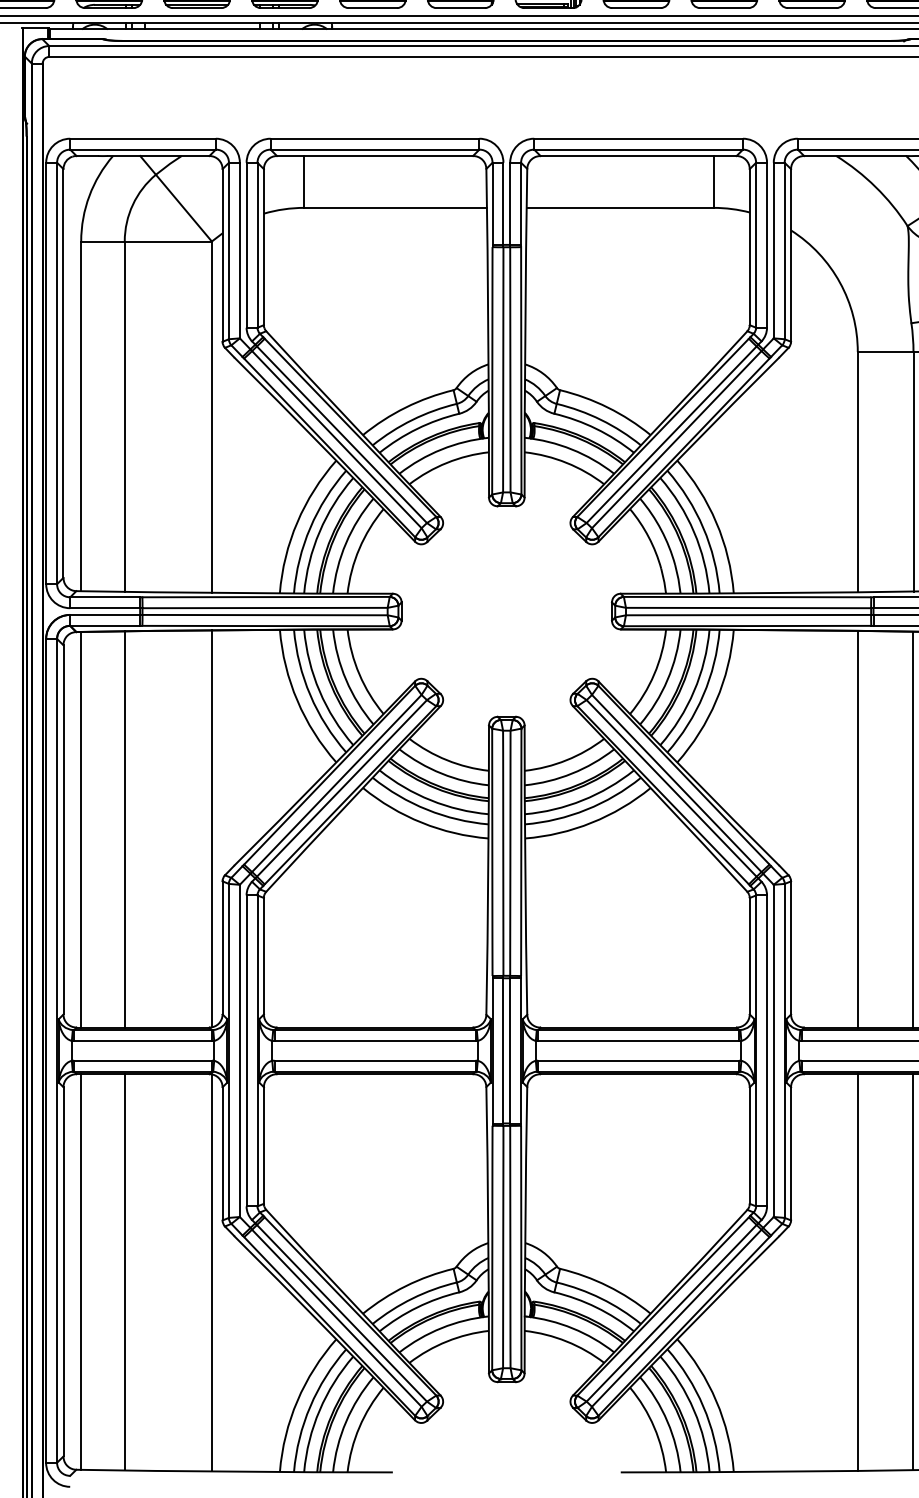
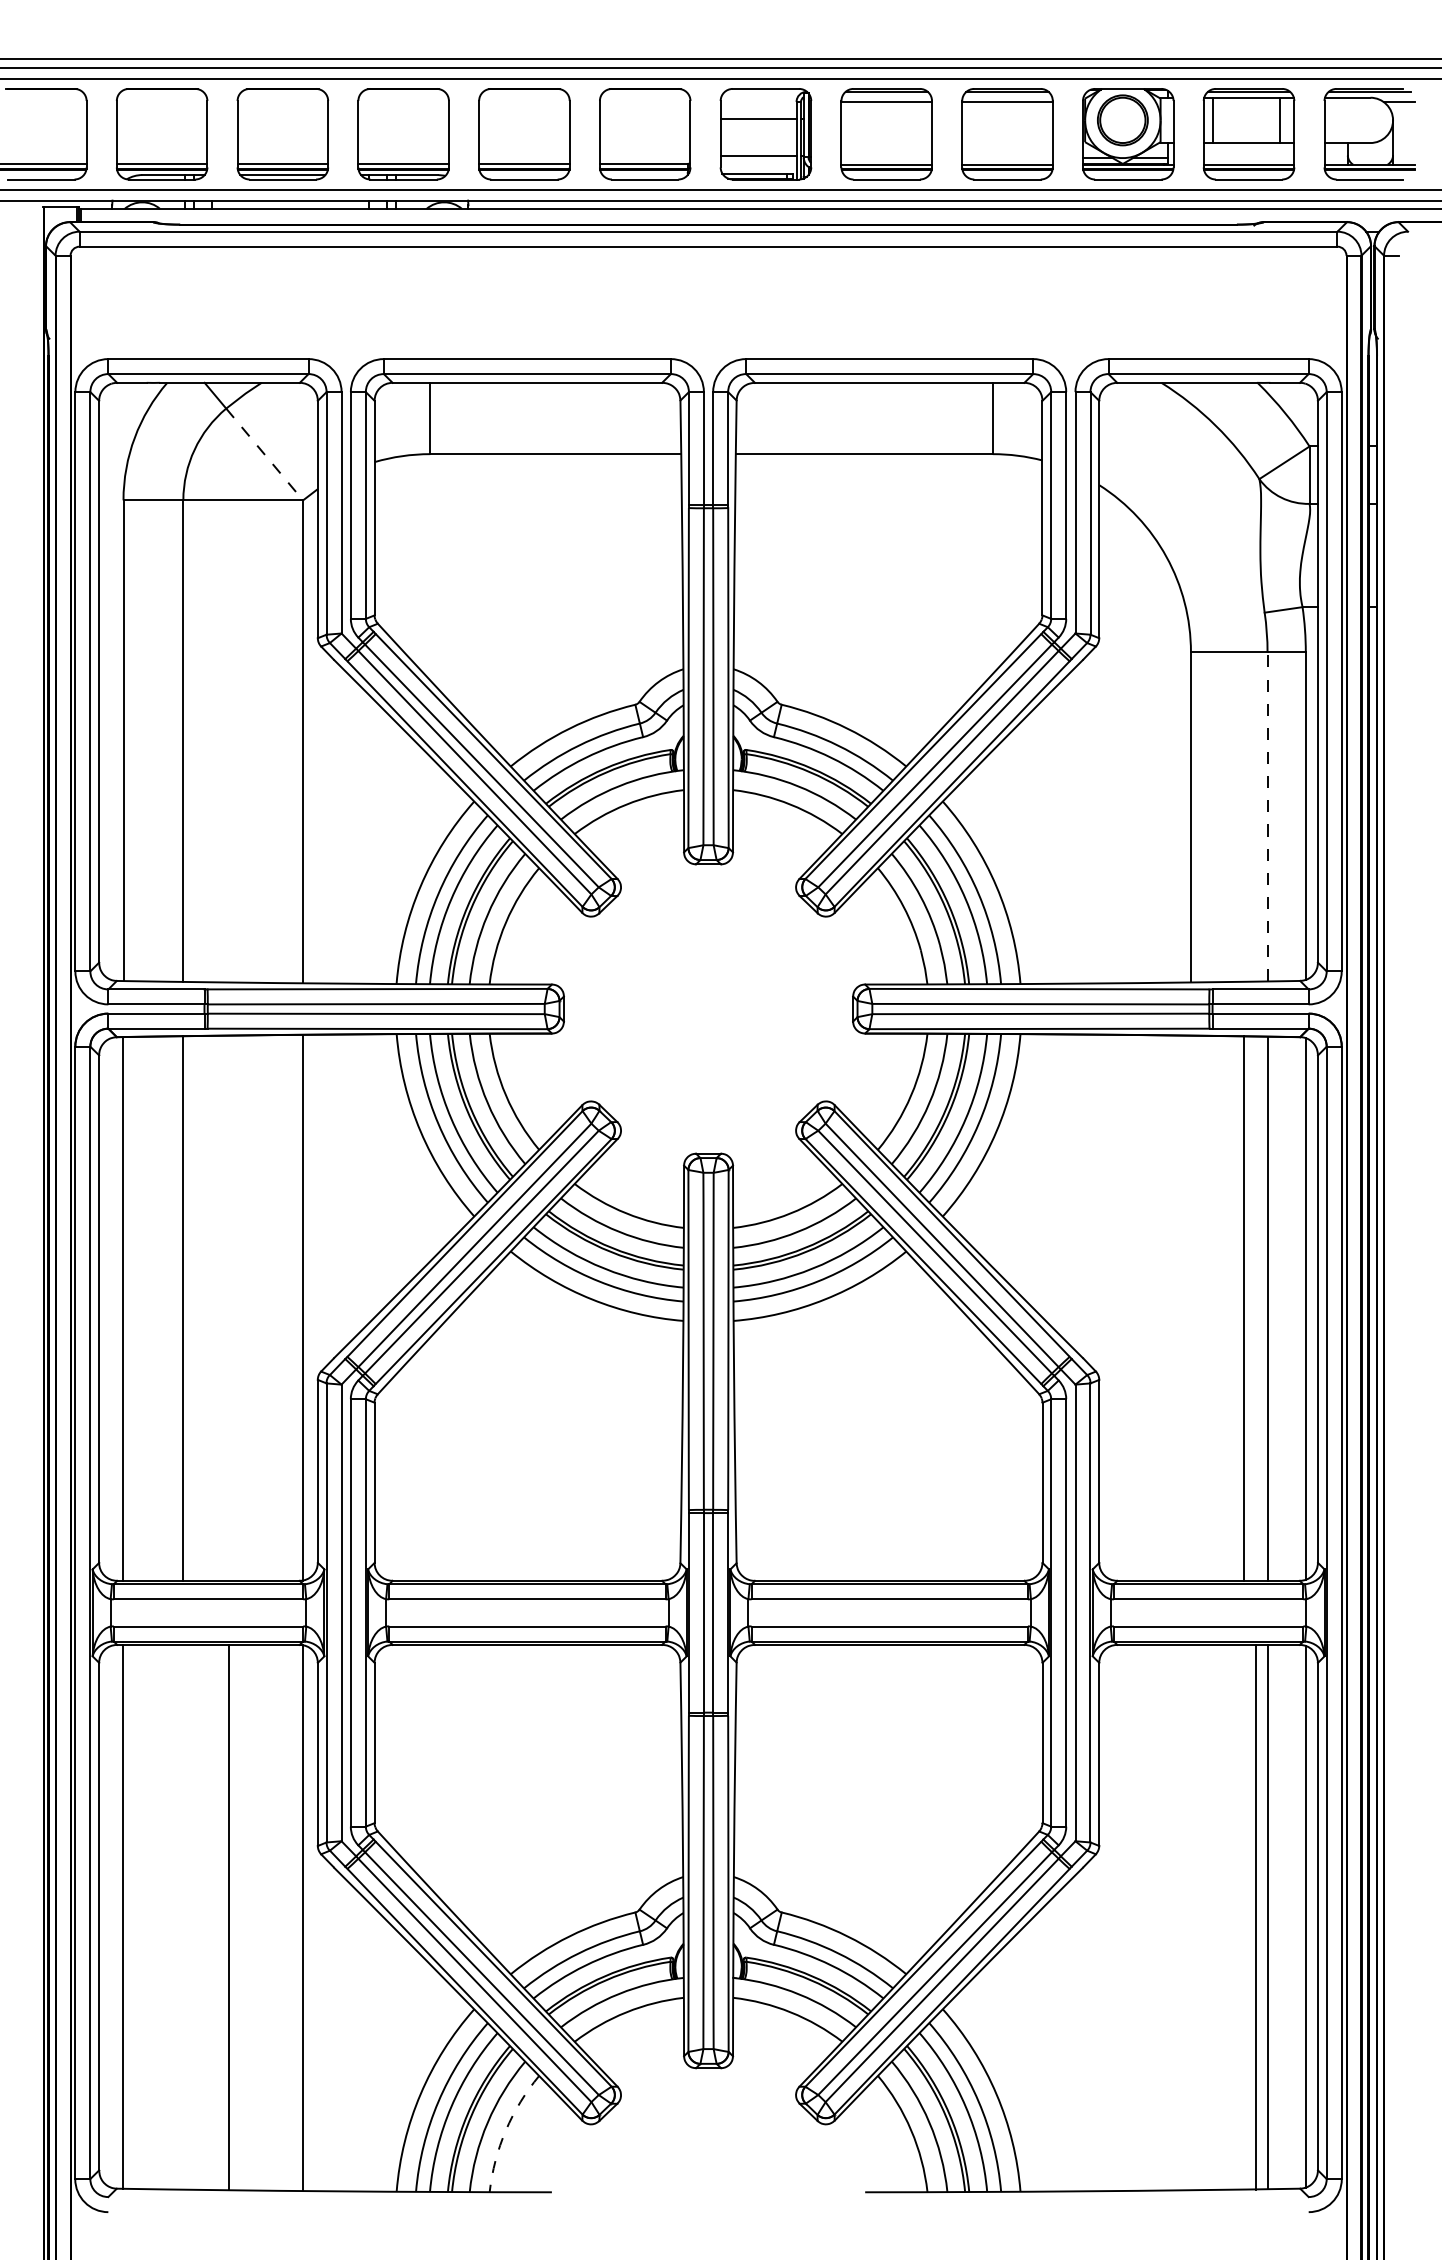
line: (183, 208) -> (264, 454), solid -> dashed
line: (913, 471) -> (1267, 816), solid -> dashed
line: (857, 828) -> (1243, 1307), moved
line: (124, 1271) -> (229, 1916), moved
line: (857, 1272) -> (1255, 1917), moved
arc: (359, 1427) -> (505, 2130), solid -> dashed

